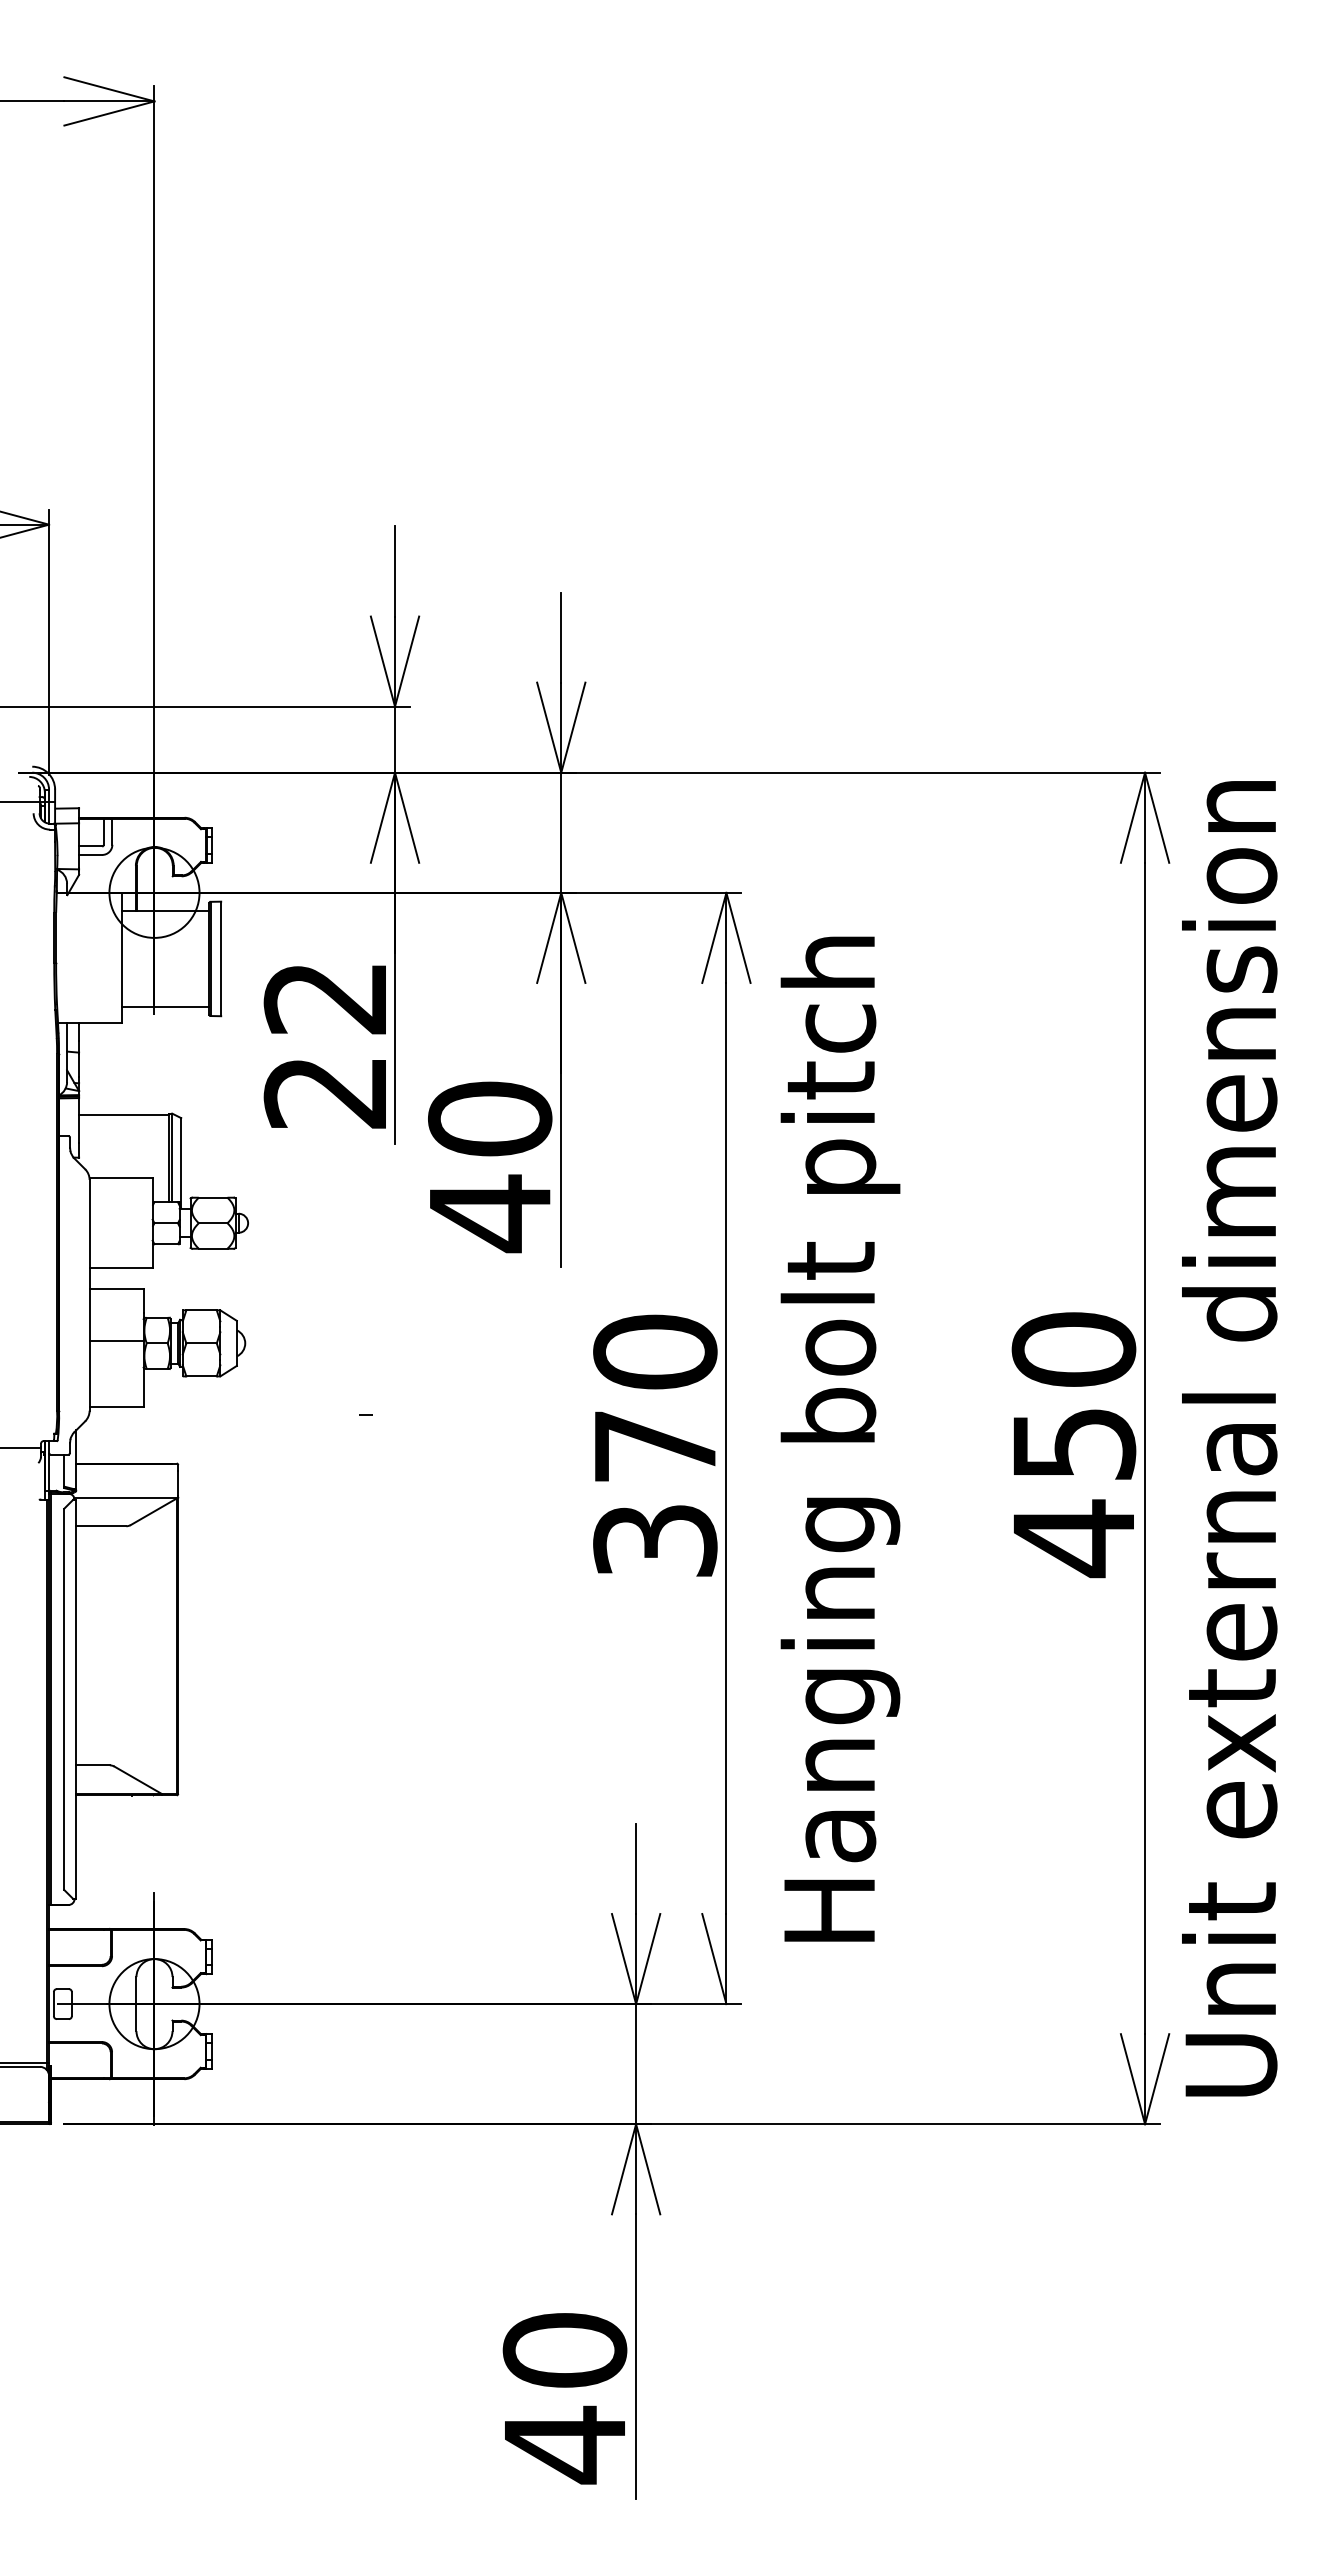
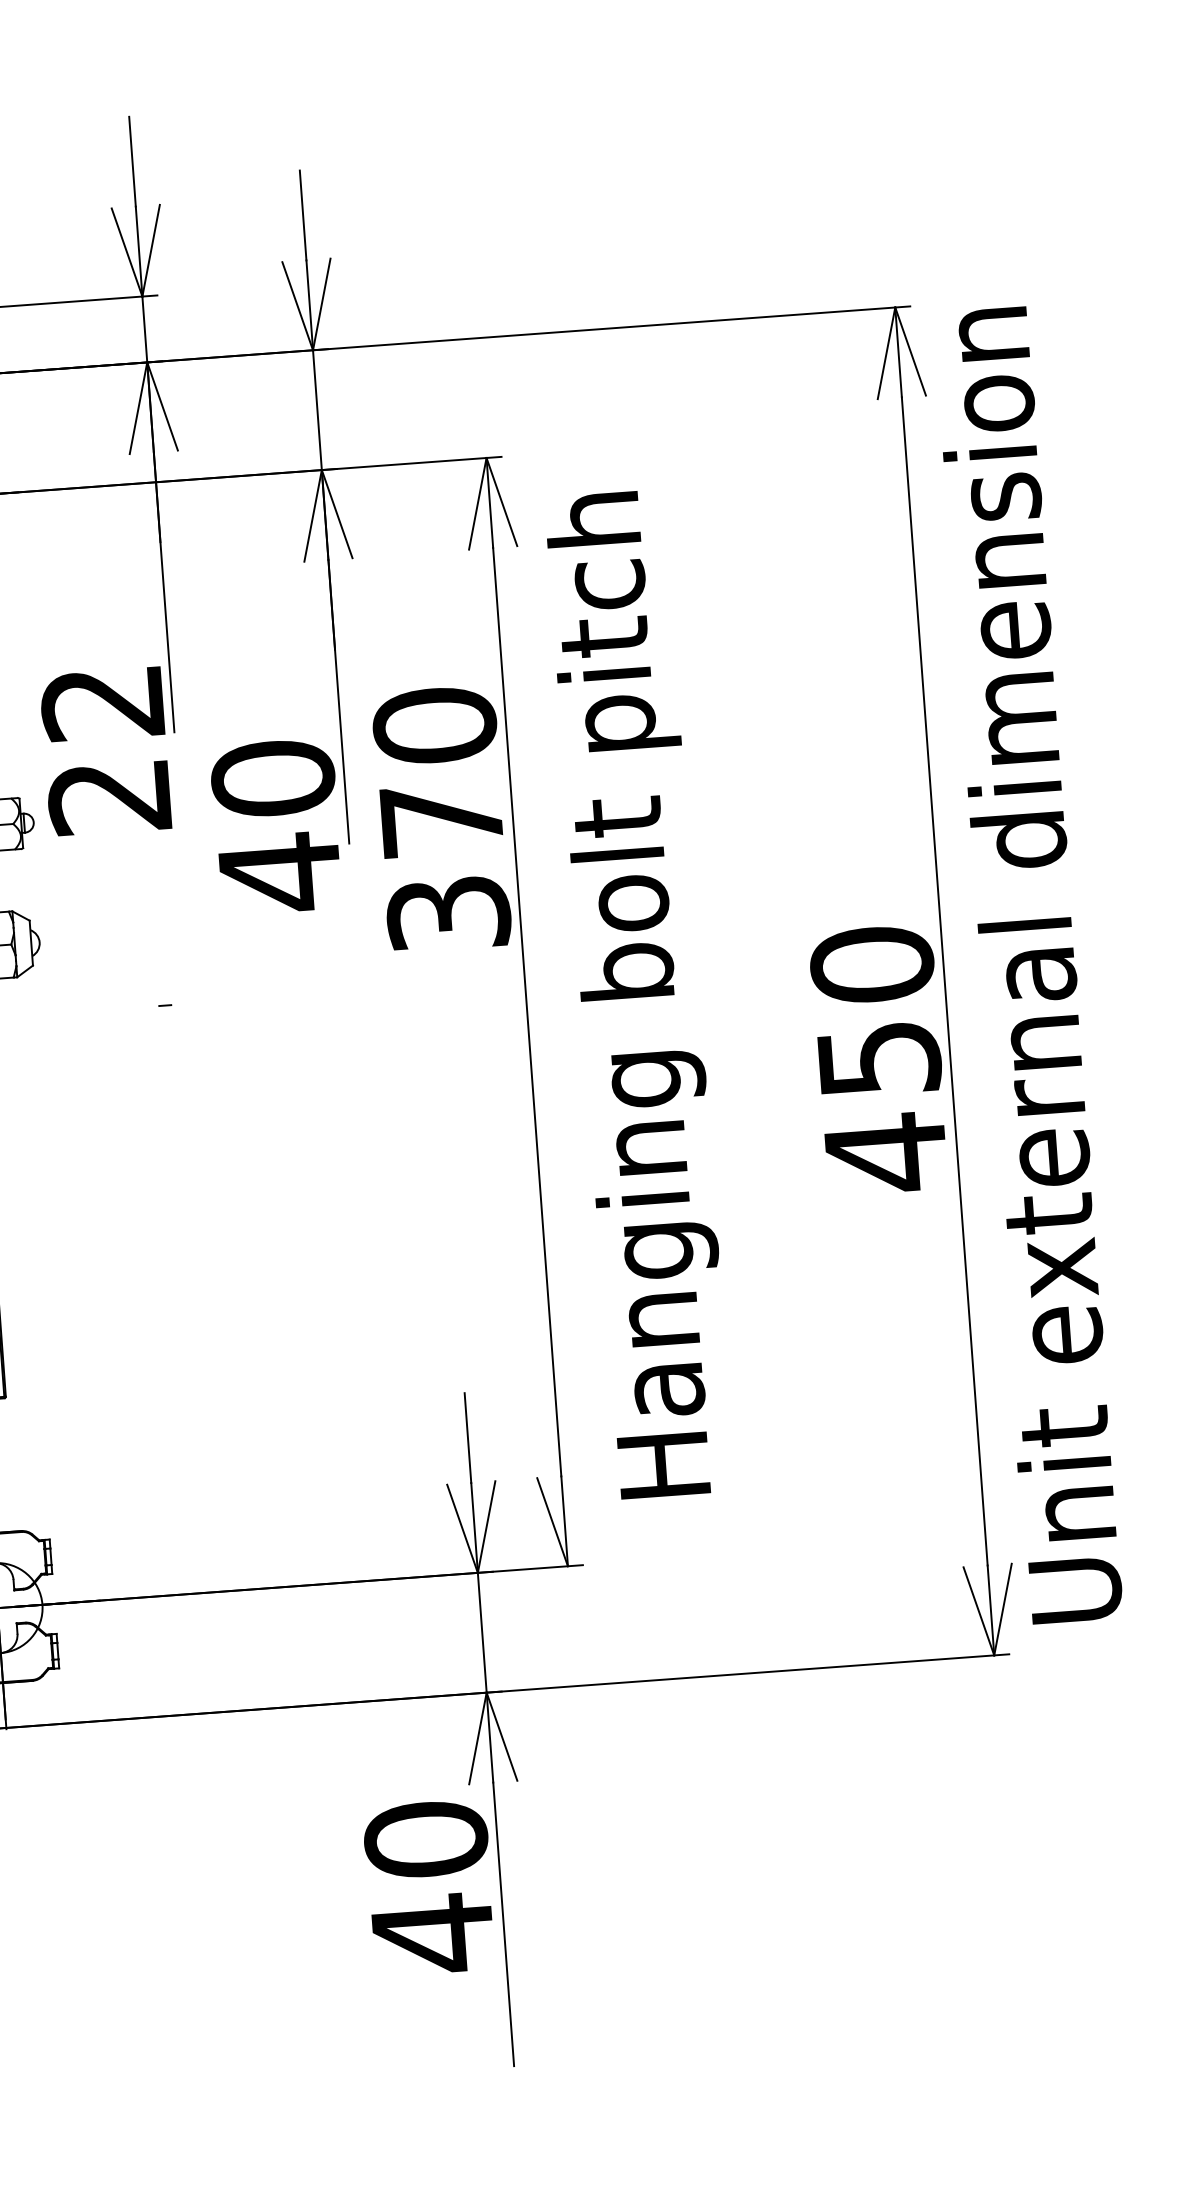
text: (324, 1046) -> (105, 751), moved
text: (490, 1167) -> (277, 826), moved
text: (655, 1445) -> (441, 818), moved
text: (1073, 1445) -> (878, 1060), moved
text: (564, 2398) -> (429, 1887), moved

